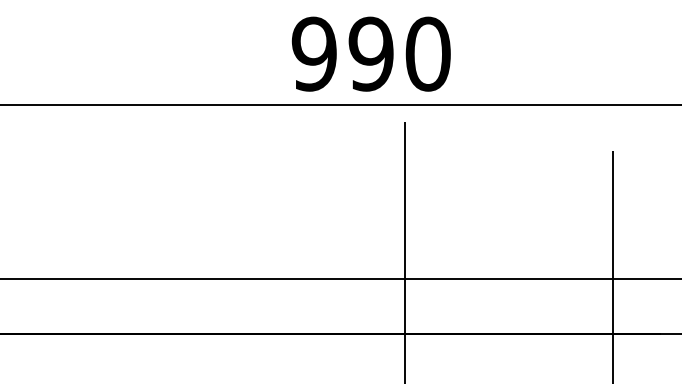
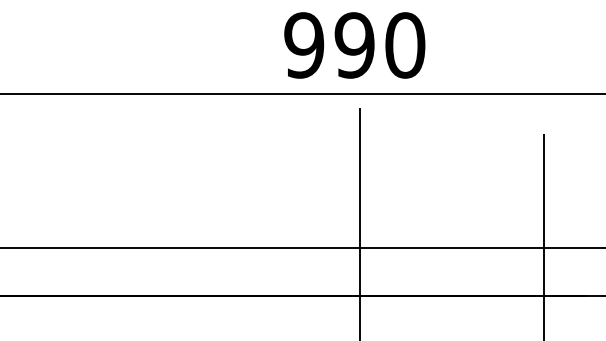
text: (370, 53) -> (354, 44), moved

